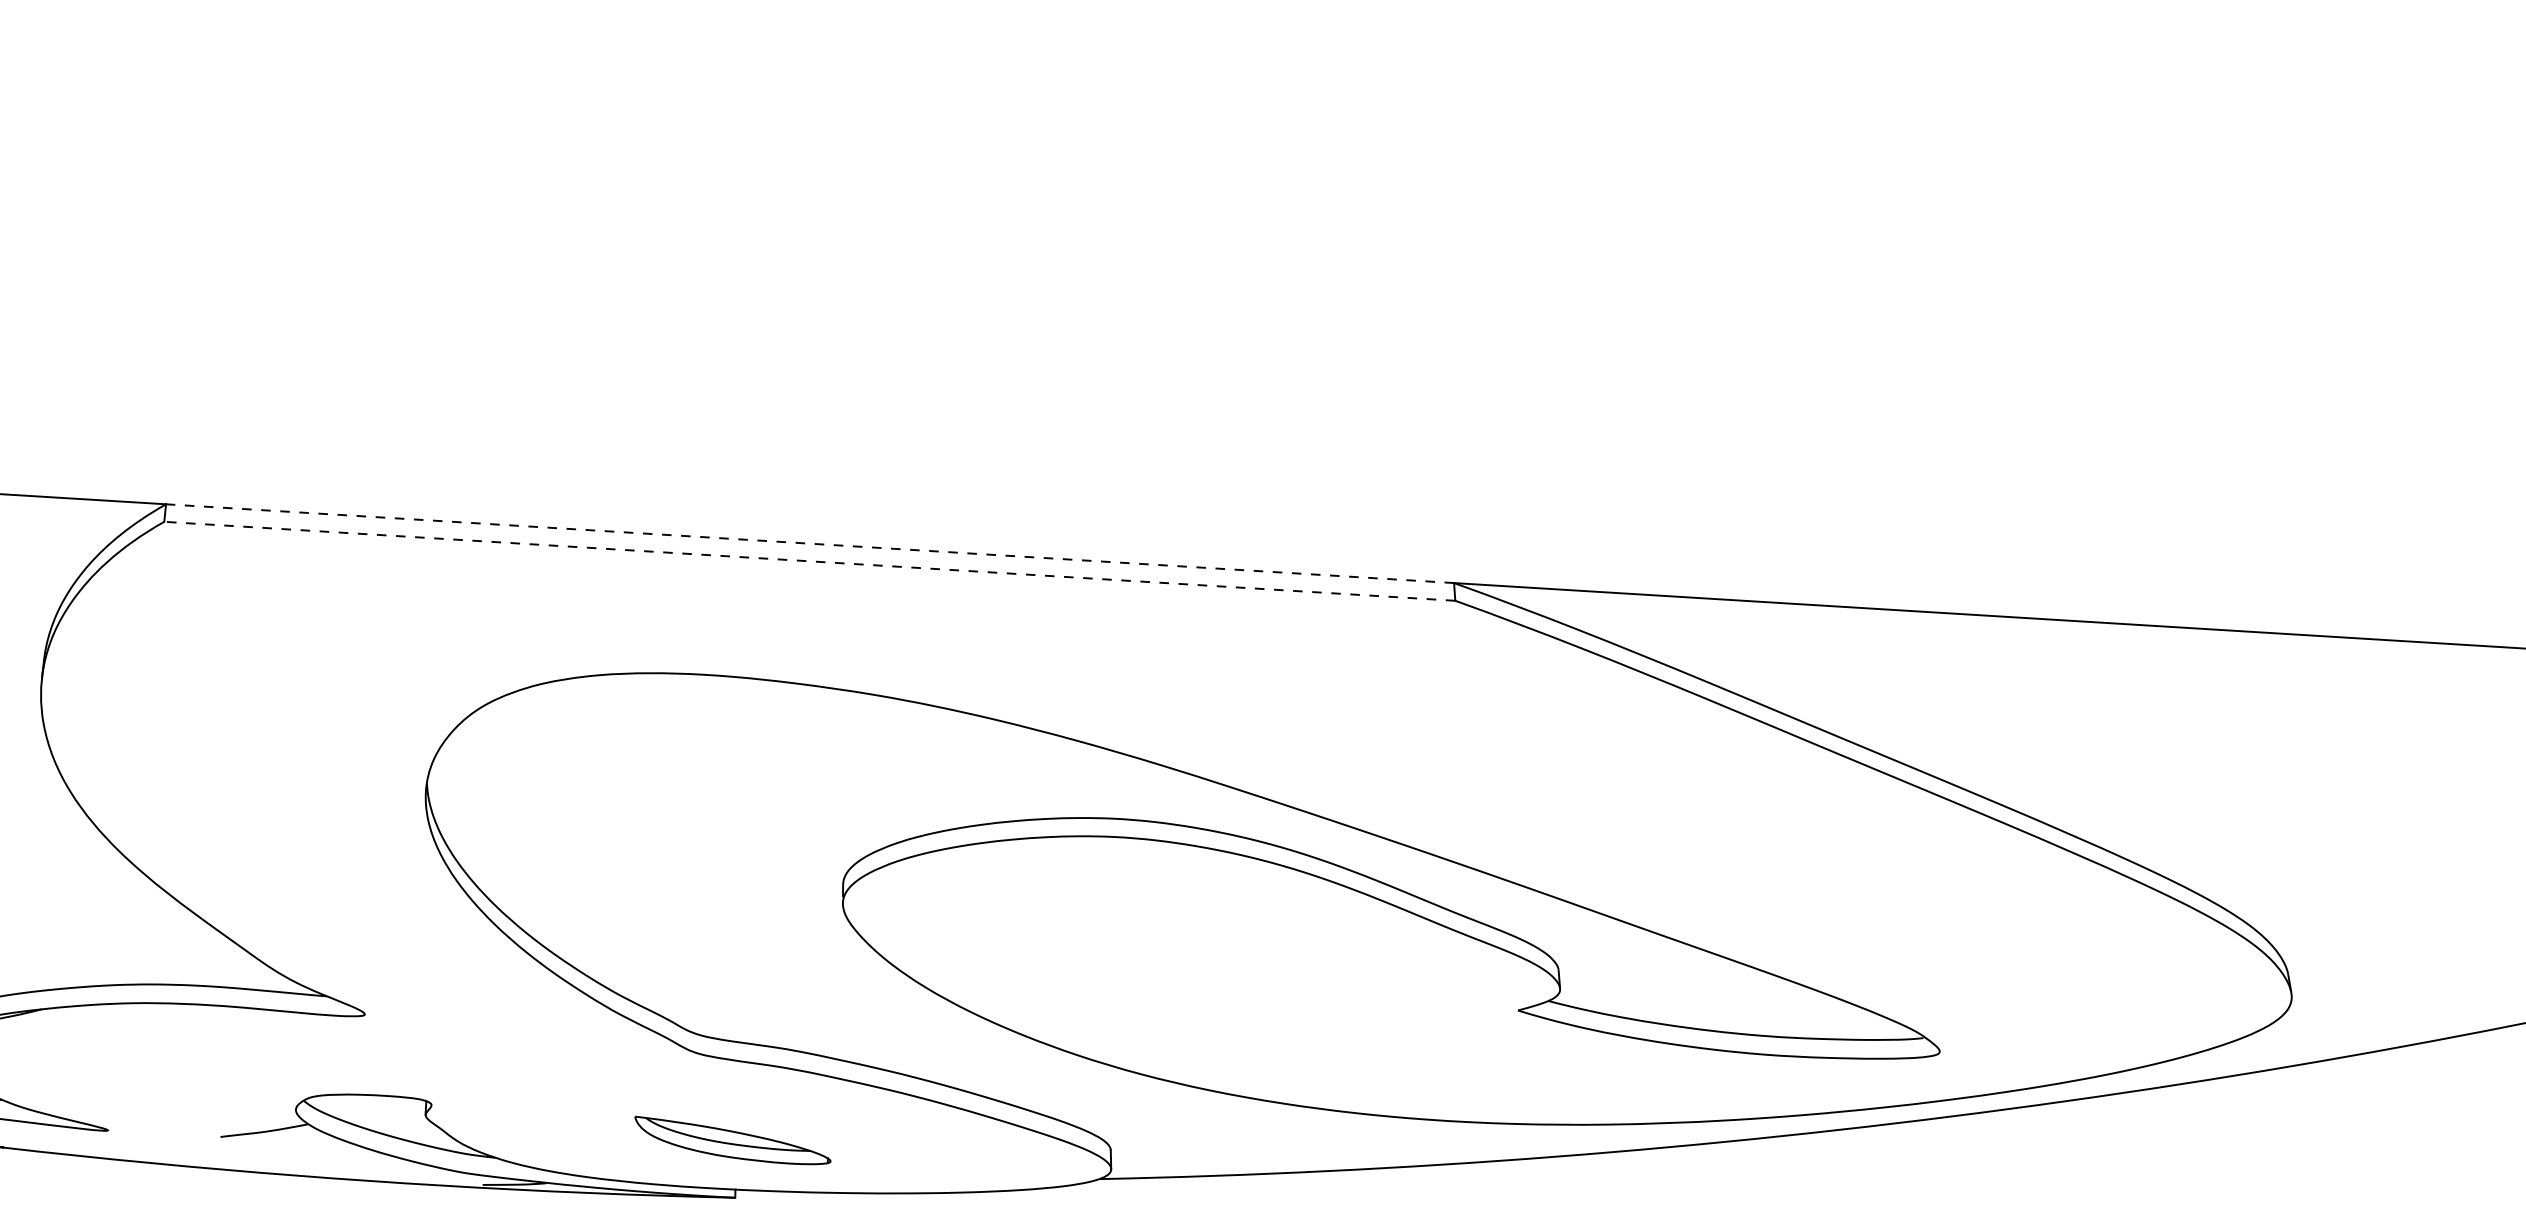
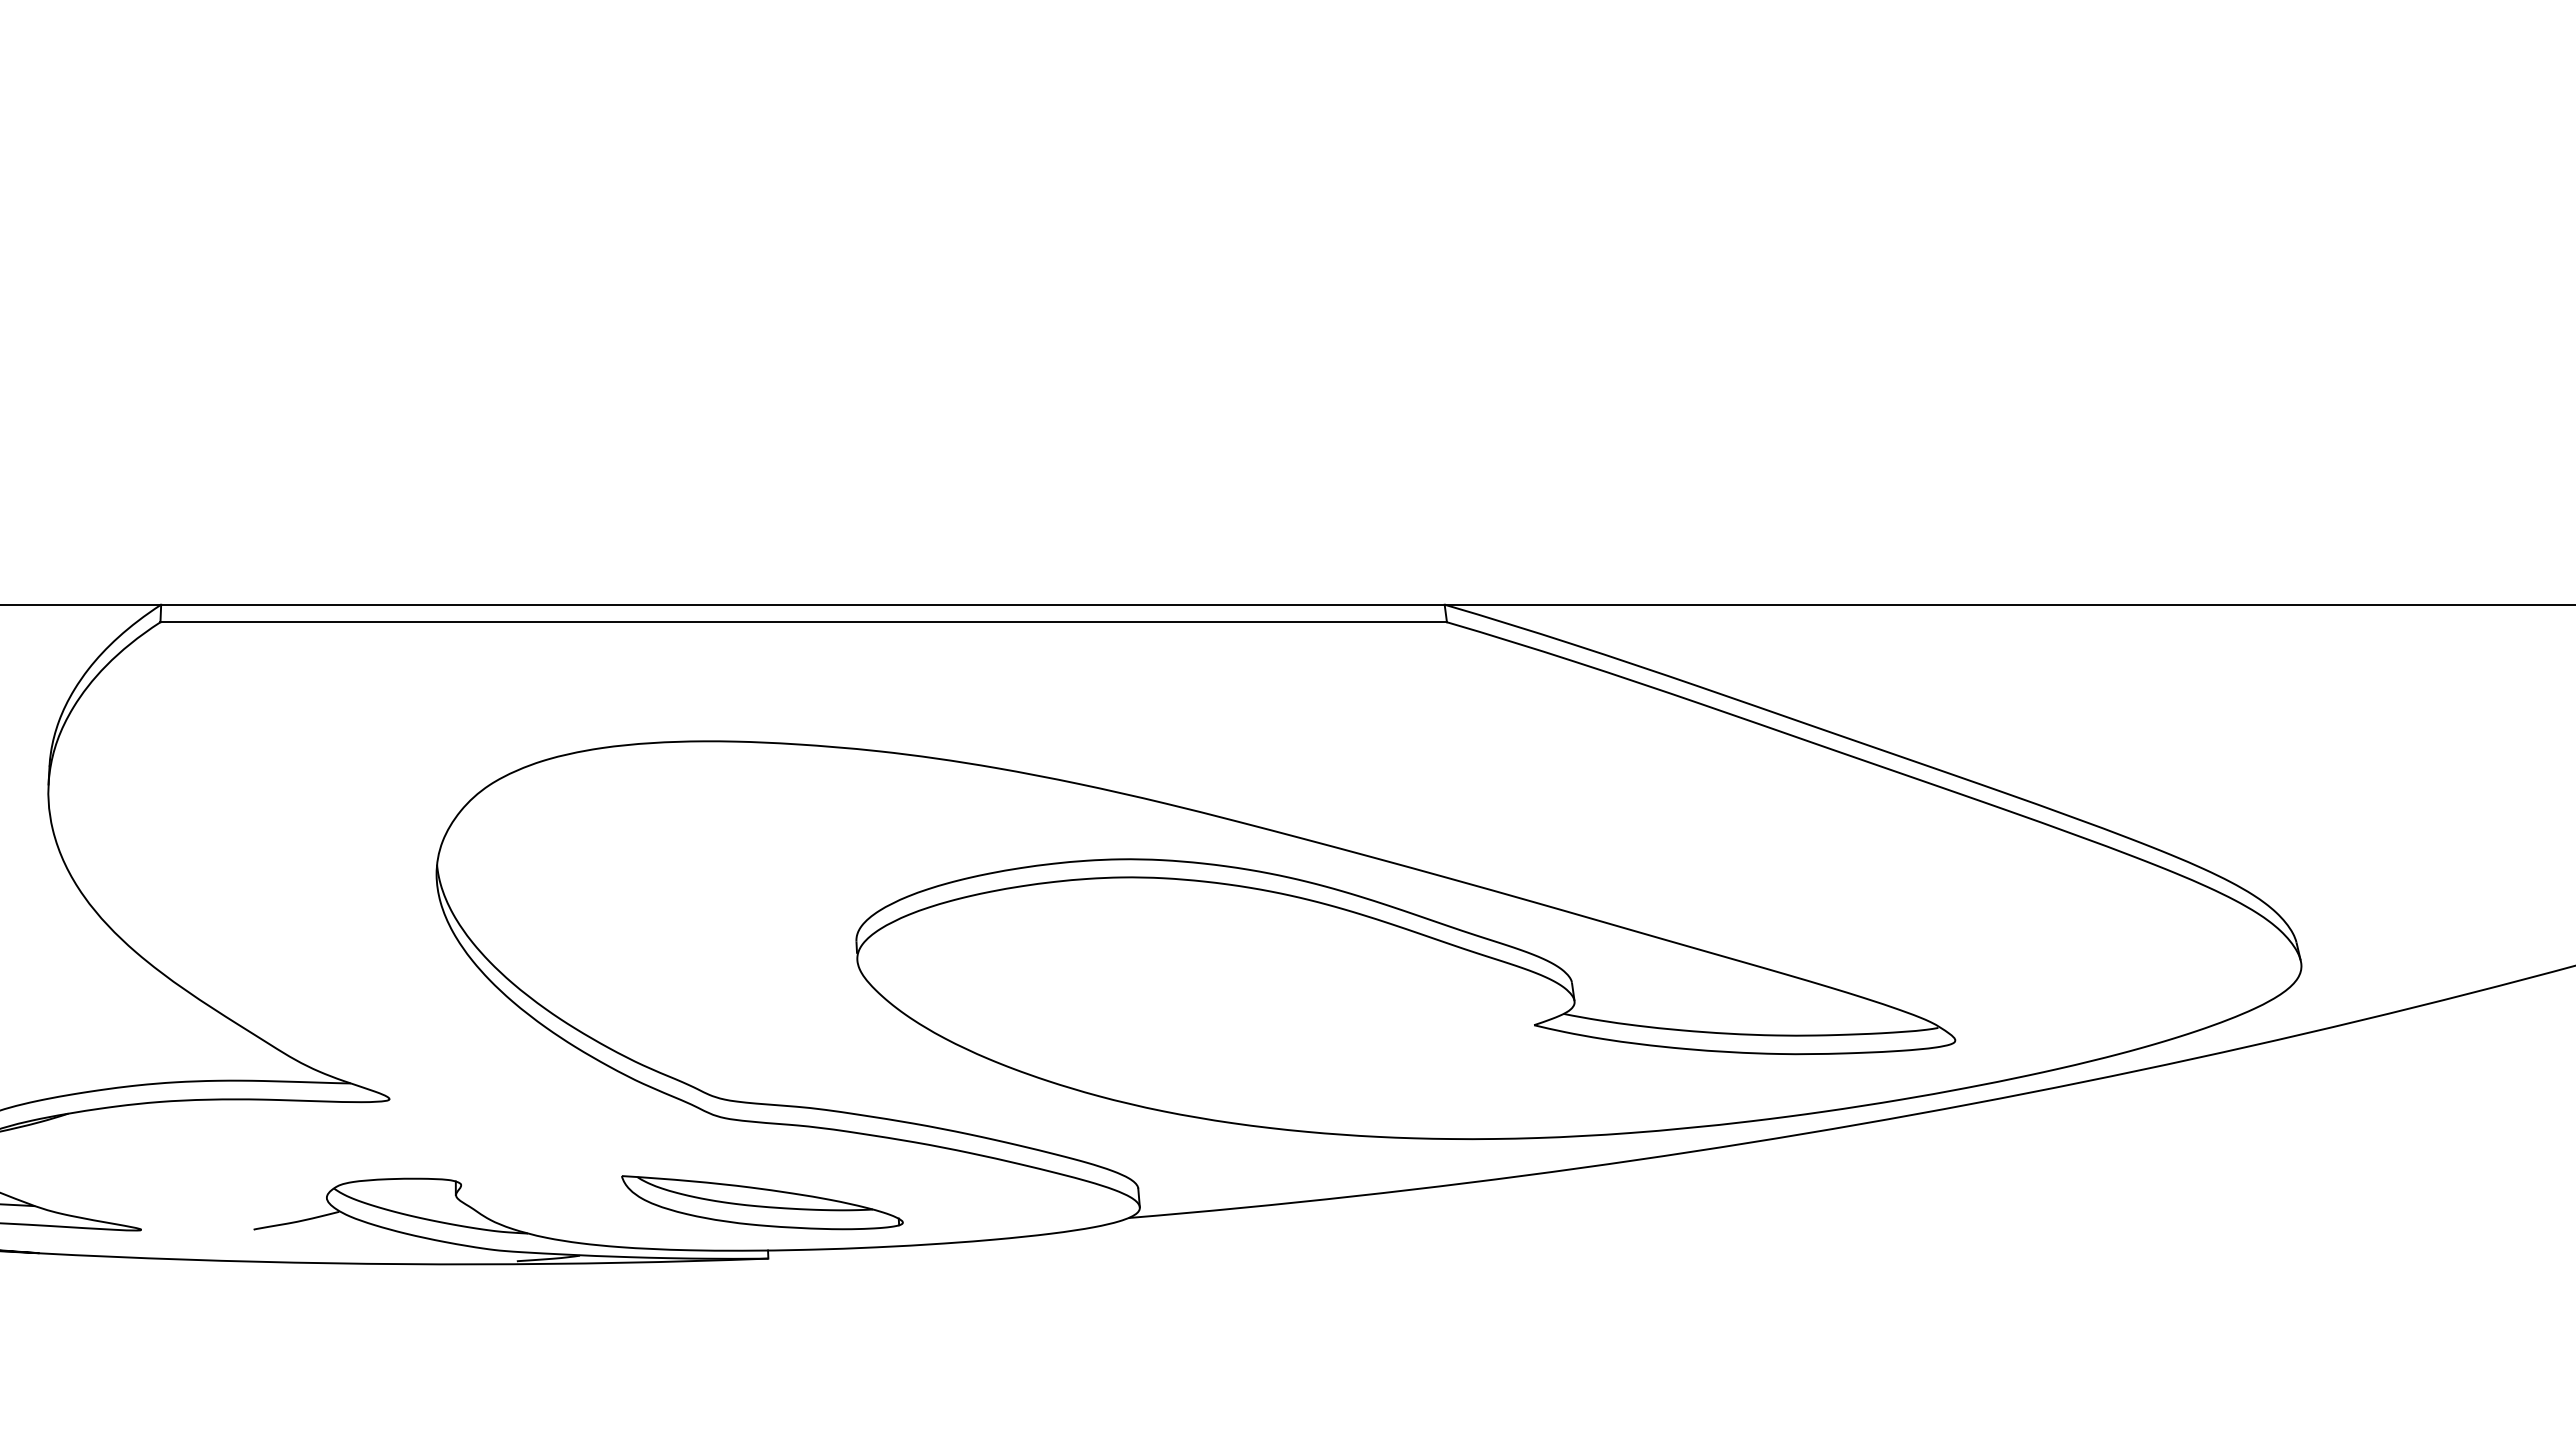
line: (809, 543) -> (802, 604), dashed -> solid
line: (809, 561) -> (803, 622), dashed -> solid
part: (732, 1141) -> (762, 1202), size x1.43

